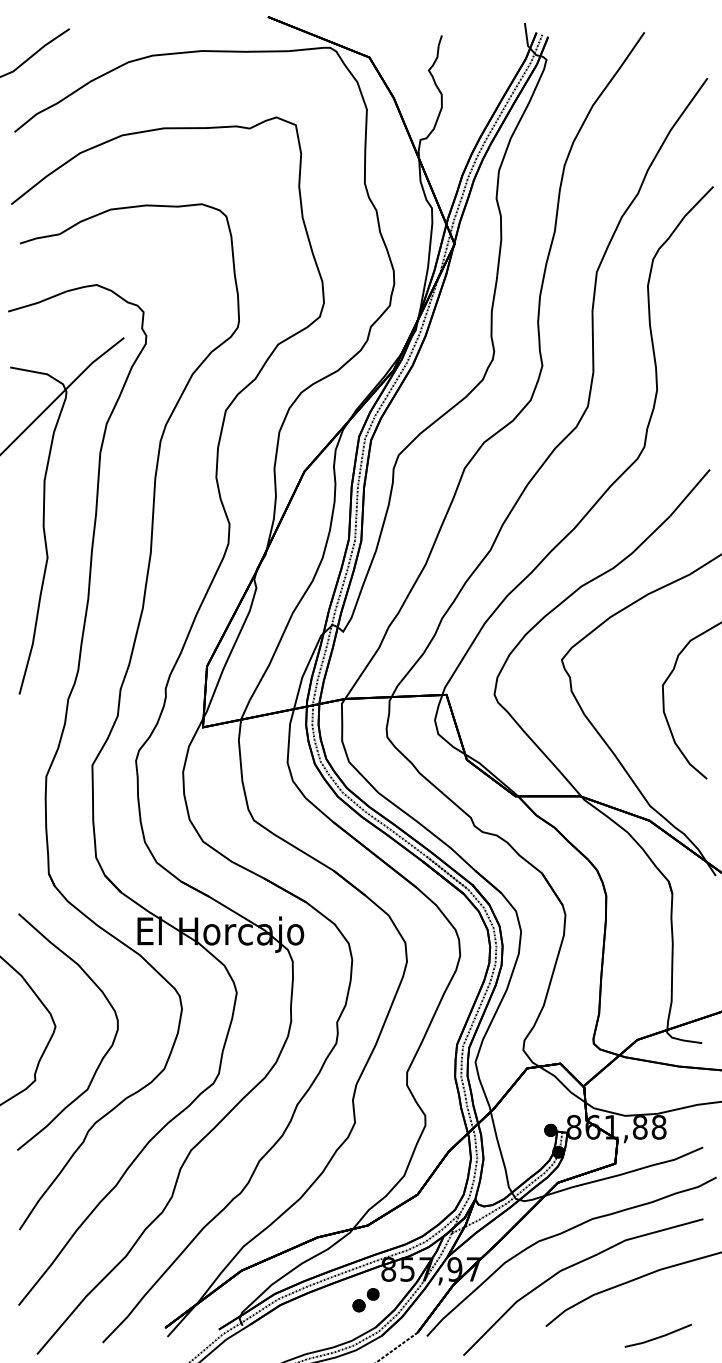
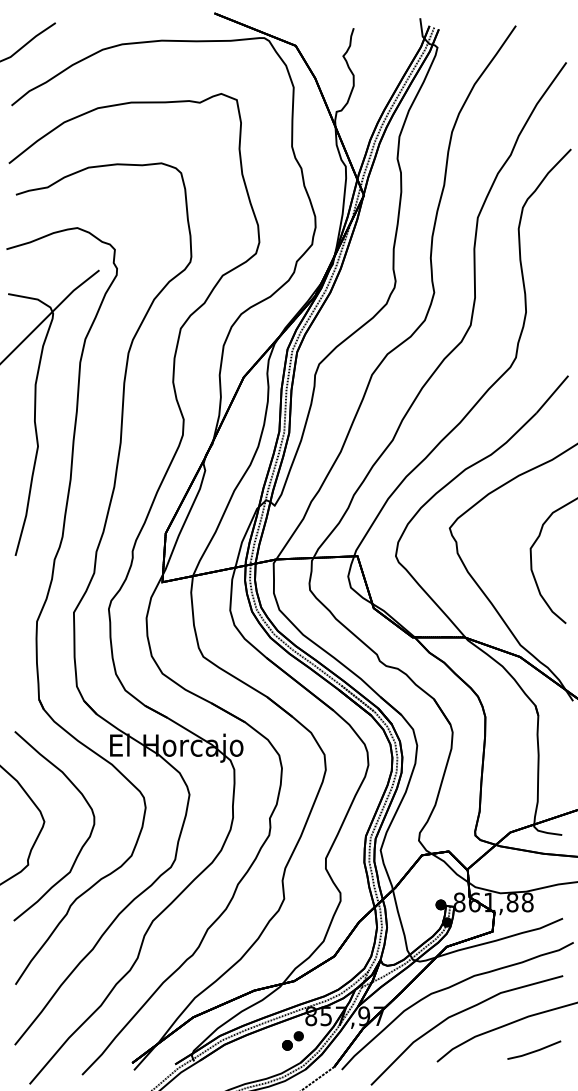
line: (658, 1336) -> (534, 1050), moved

